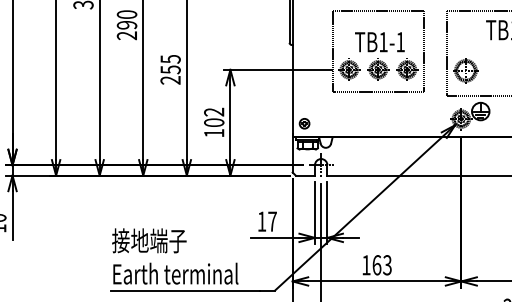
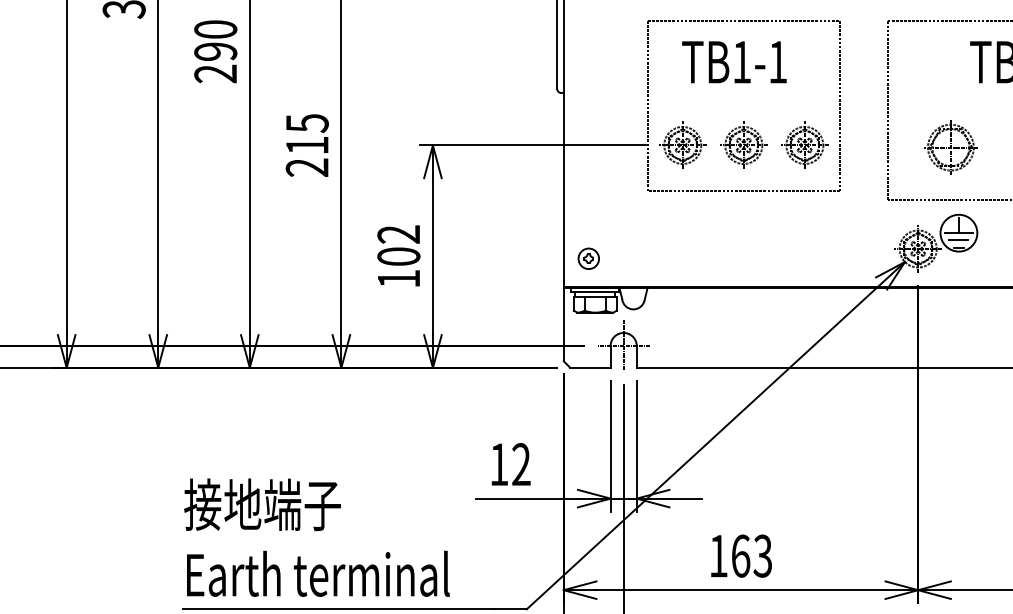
text: (379, 42) -> (733, 62), moved
text: (170, 69) -> (307, 144), 255 -> 215
part: (465, 70) -> (950, 146), moved
text: (272, 221) -> (521, 464), 17 -> 12

